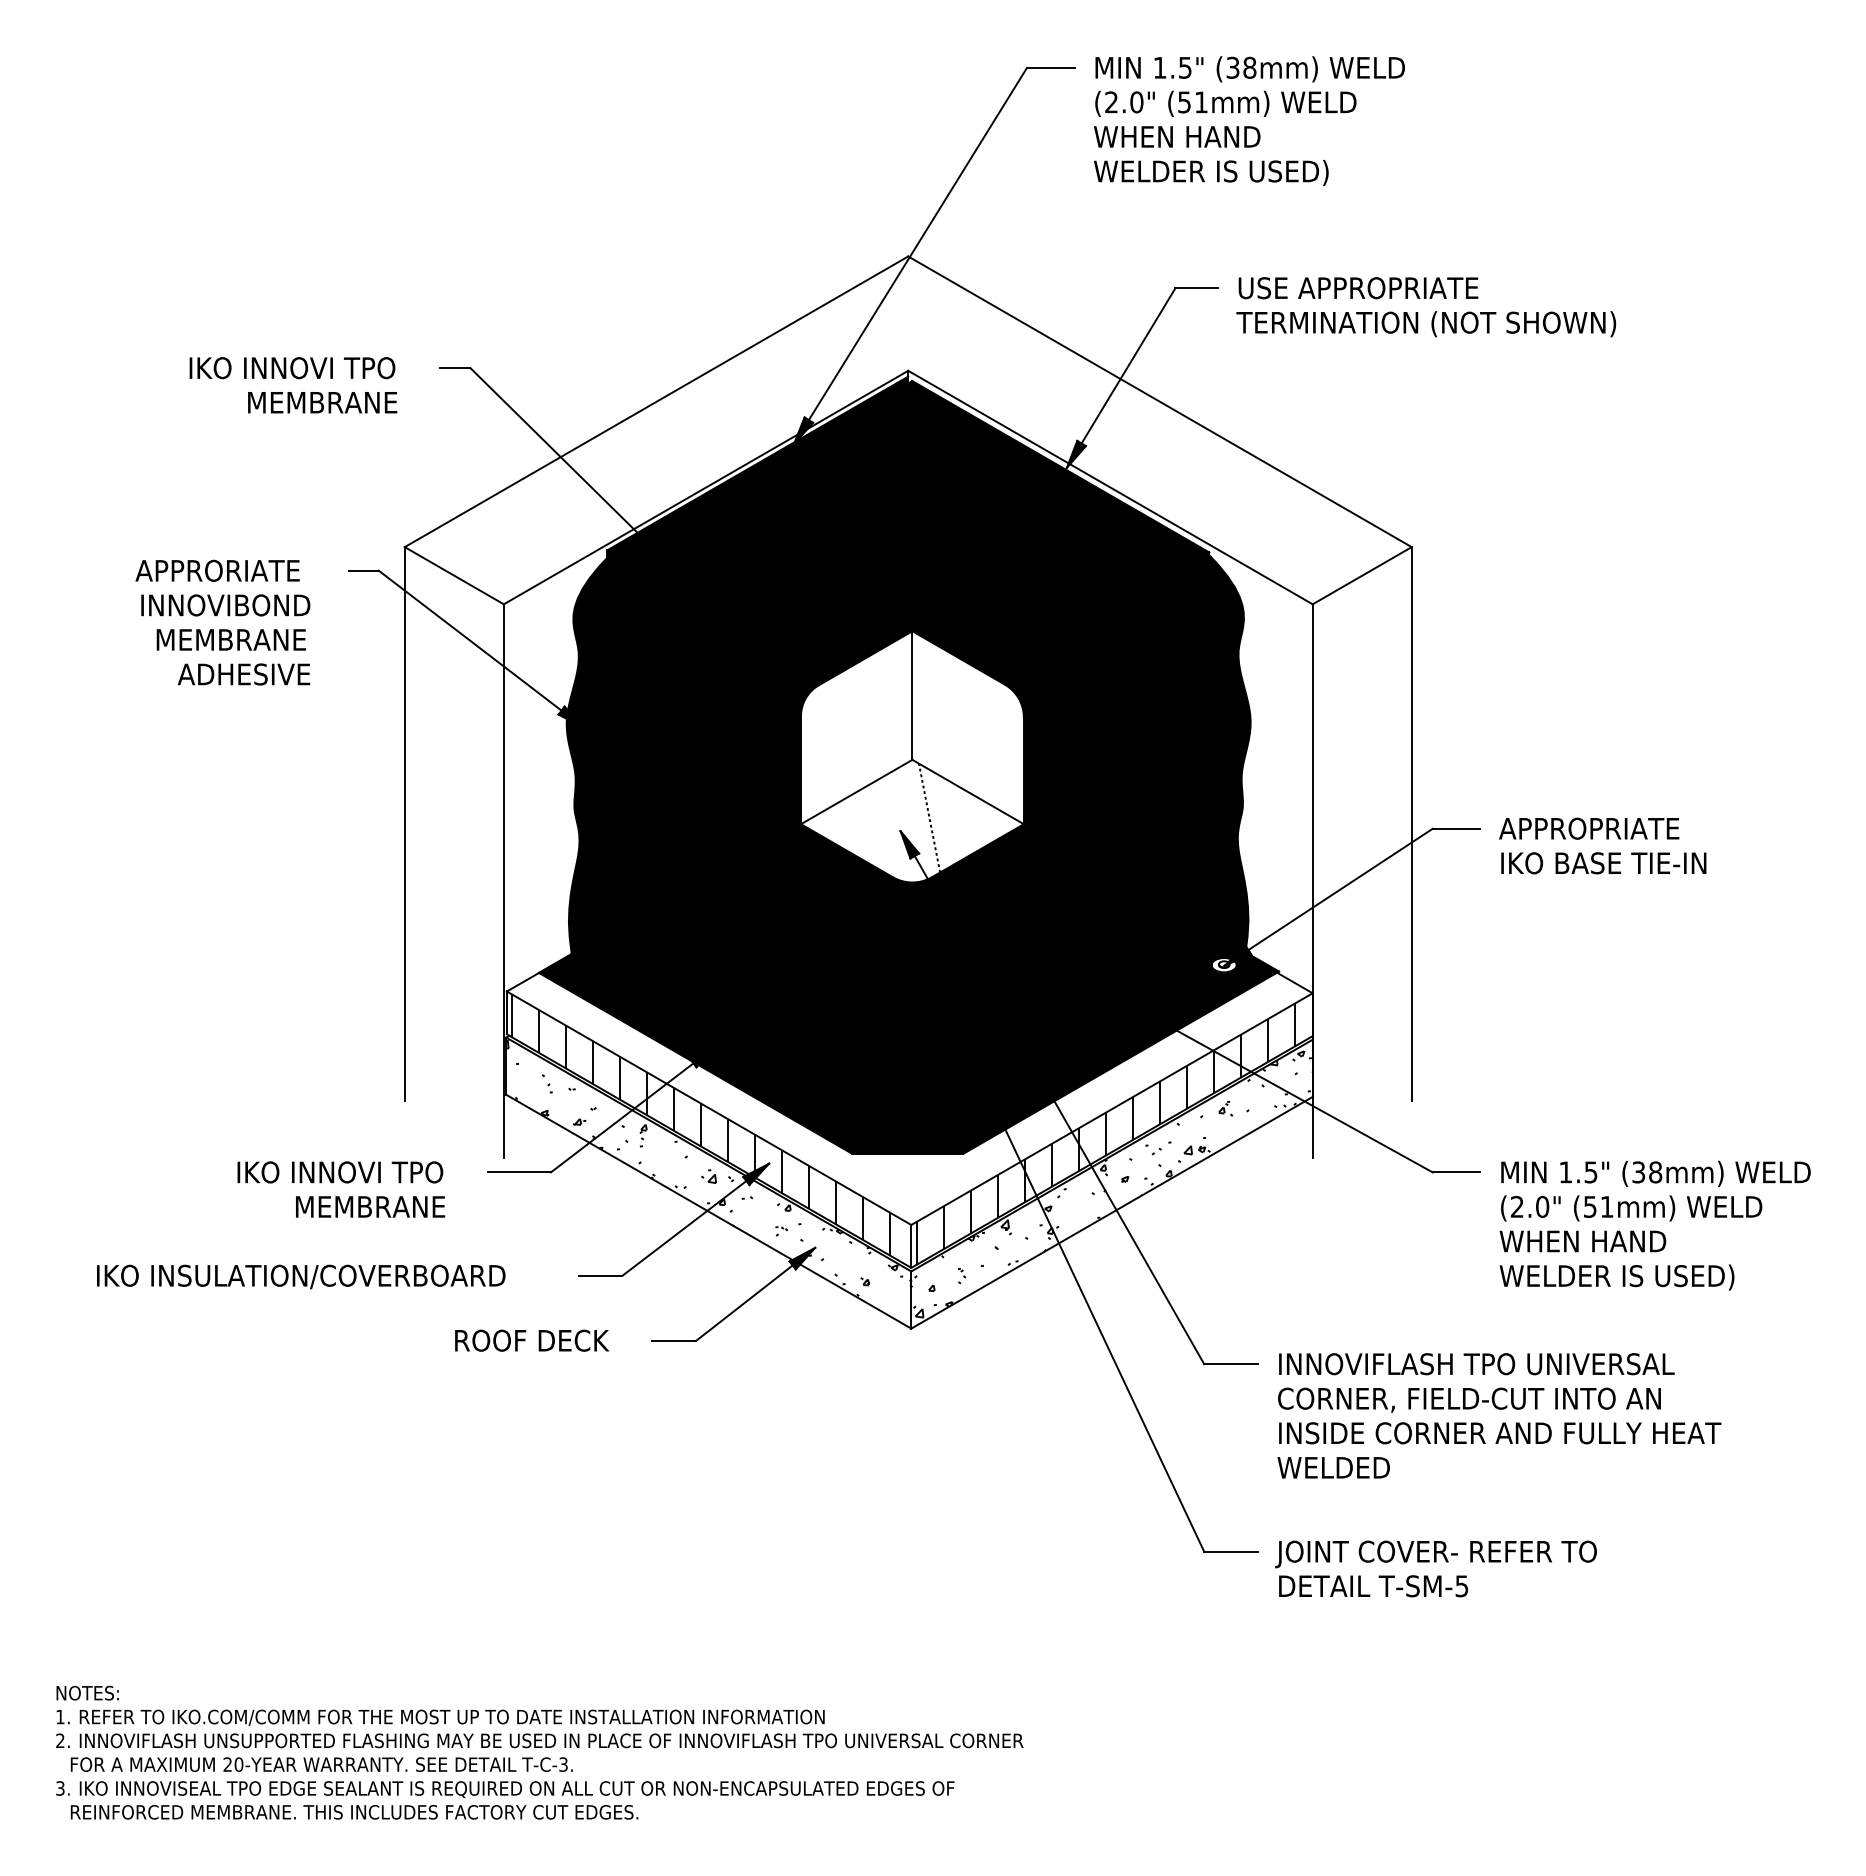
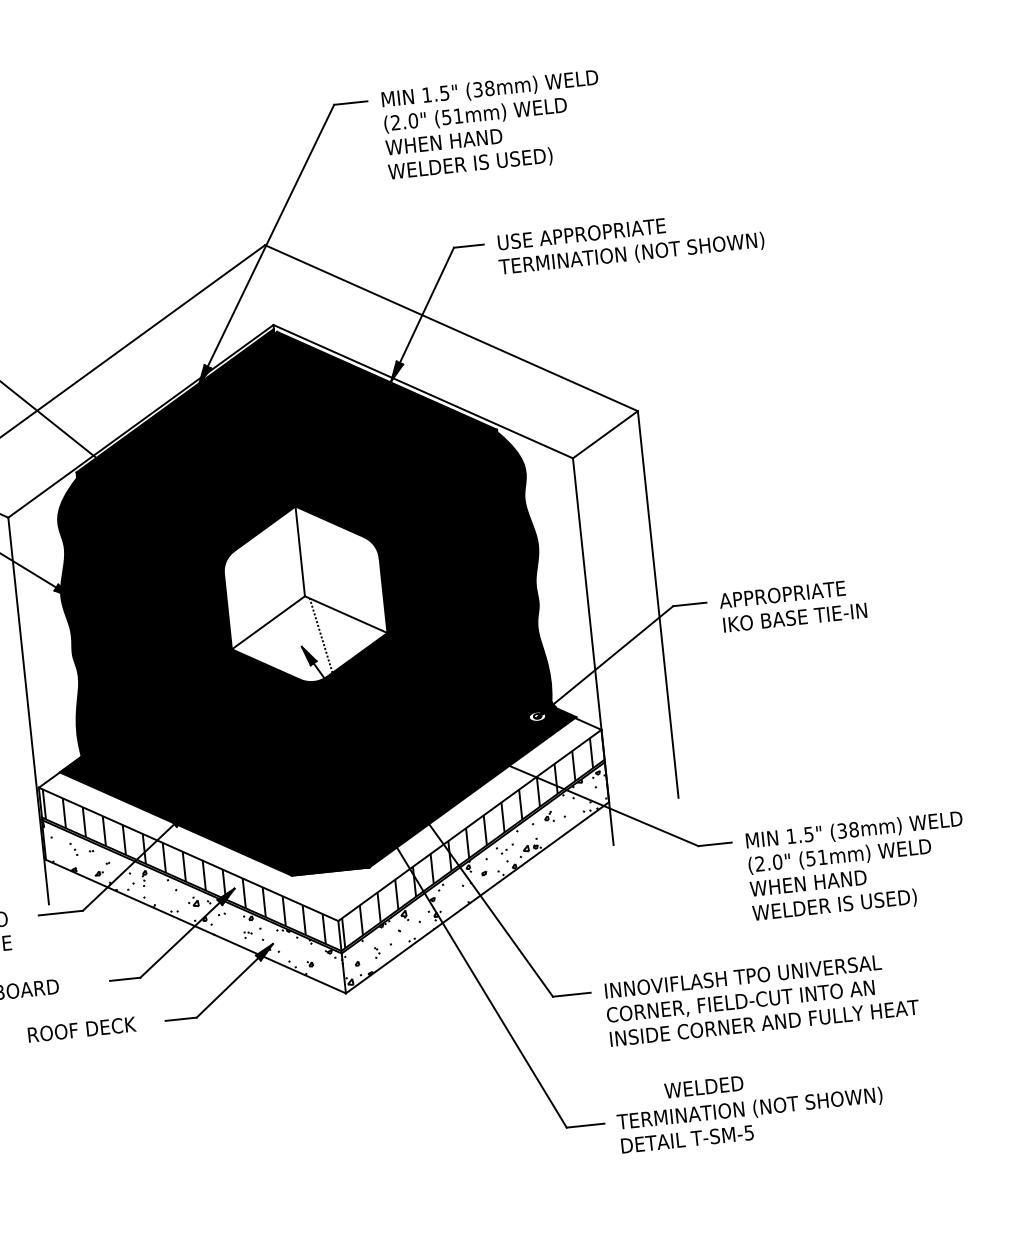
text: (1333, 1467) -> (703, 1086), moved
text: (1465, 1554) -> (749, 1110), JOINT COVER- REFER TO -> TERMINATION (NOT SHOWN)

